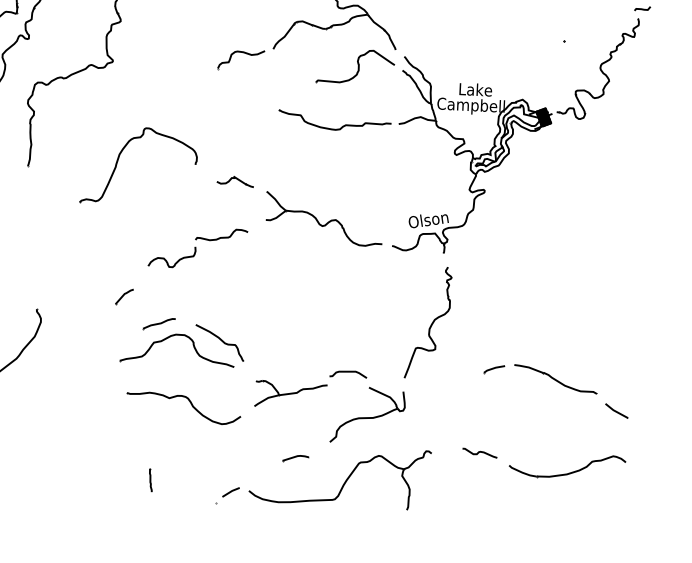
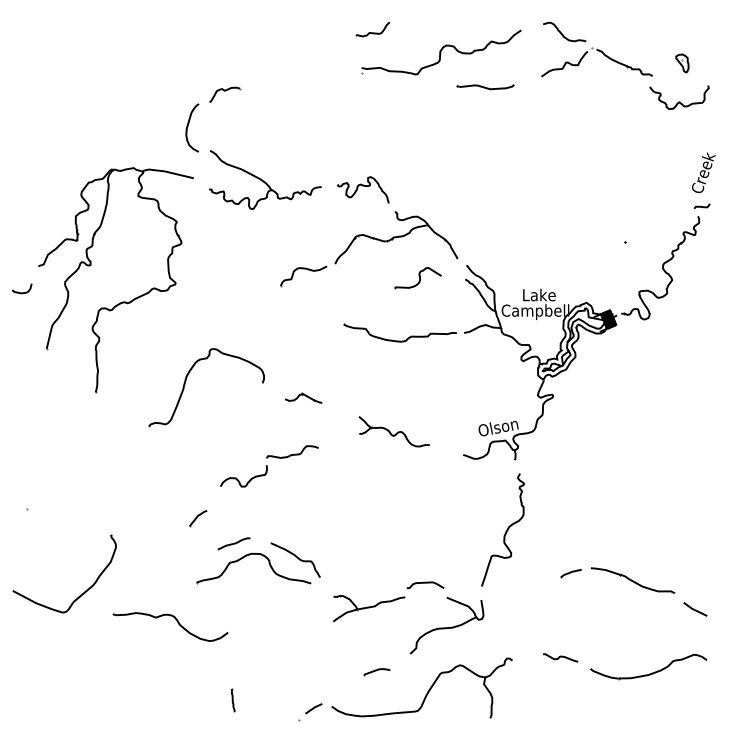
part: (354, 67) -> (417, 278), size x0.6
part: (324, 219) -> (394, 431), size x0.6
part: (189, 403) -> (176, 621), moved

